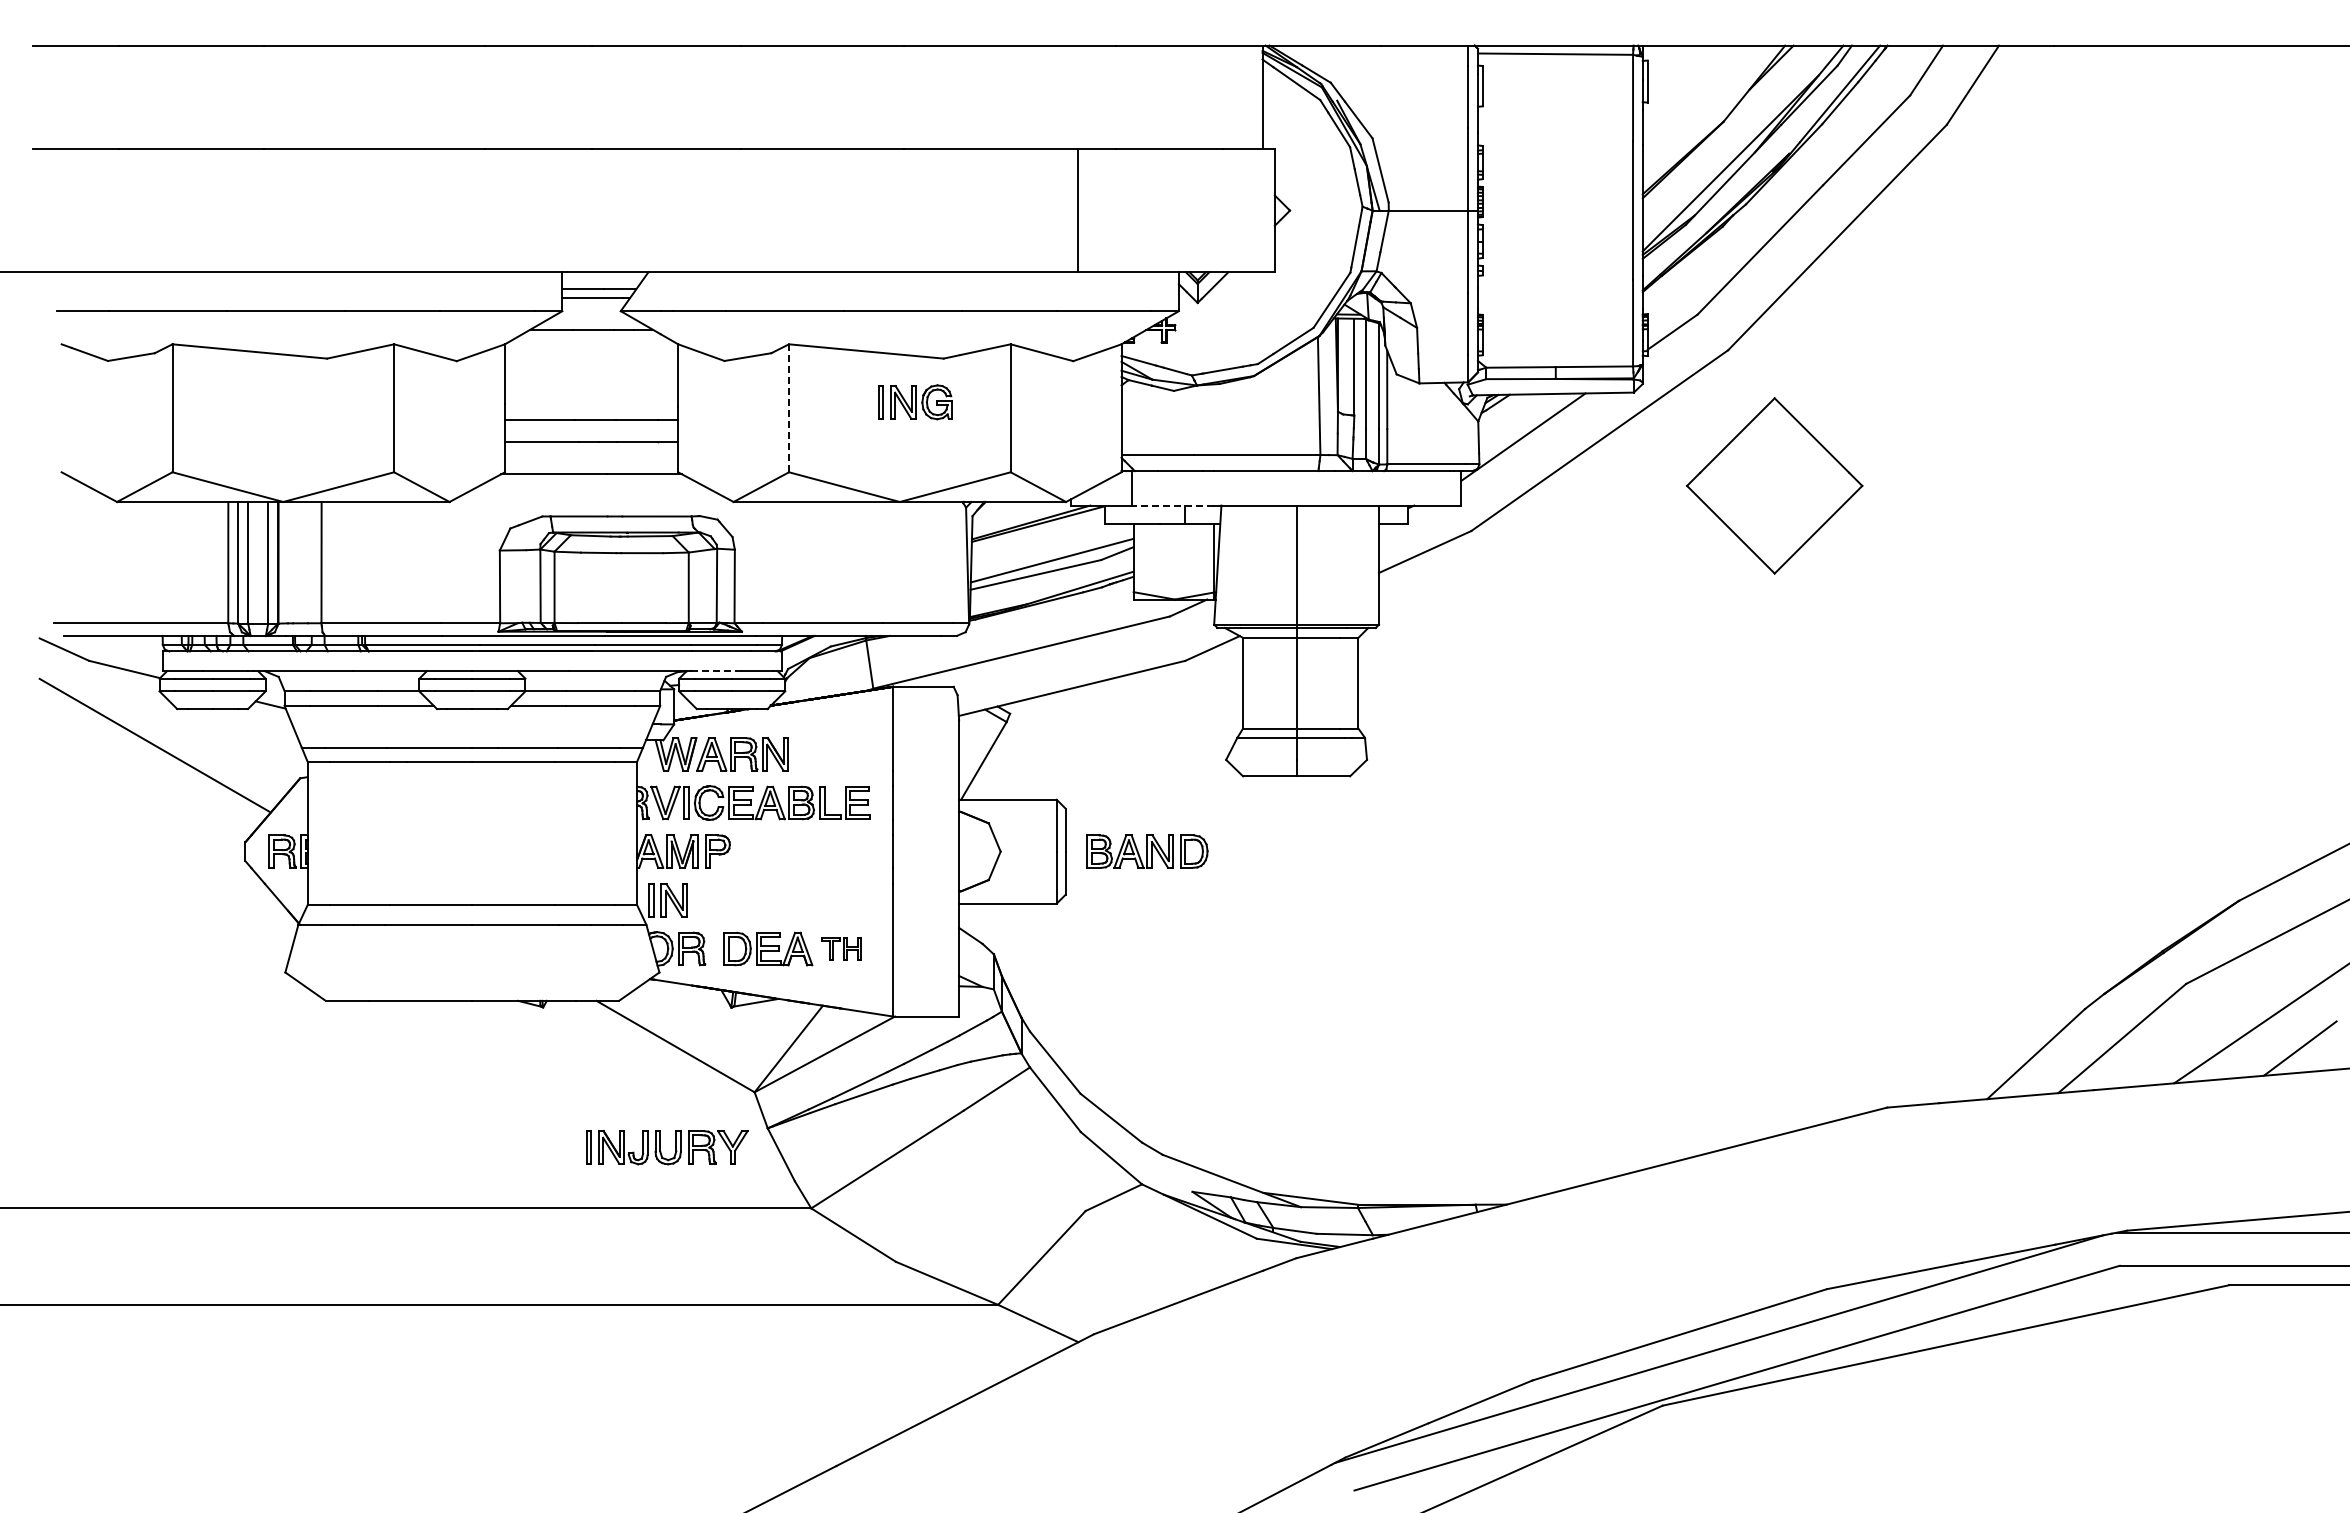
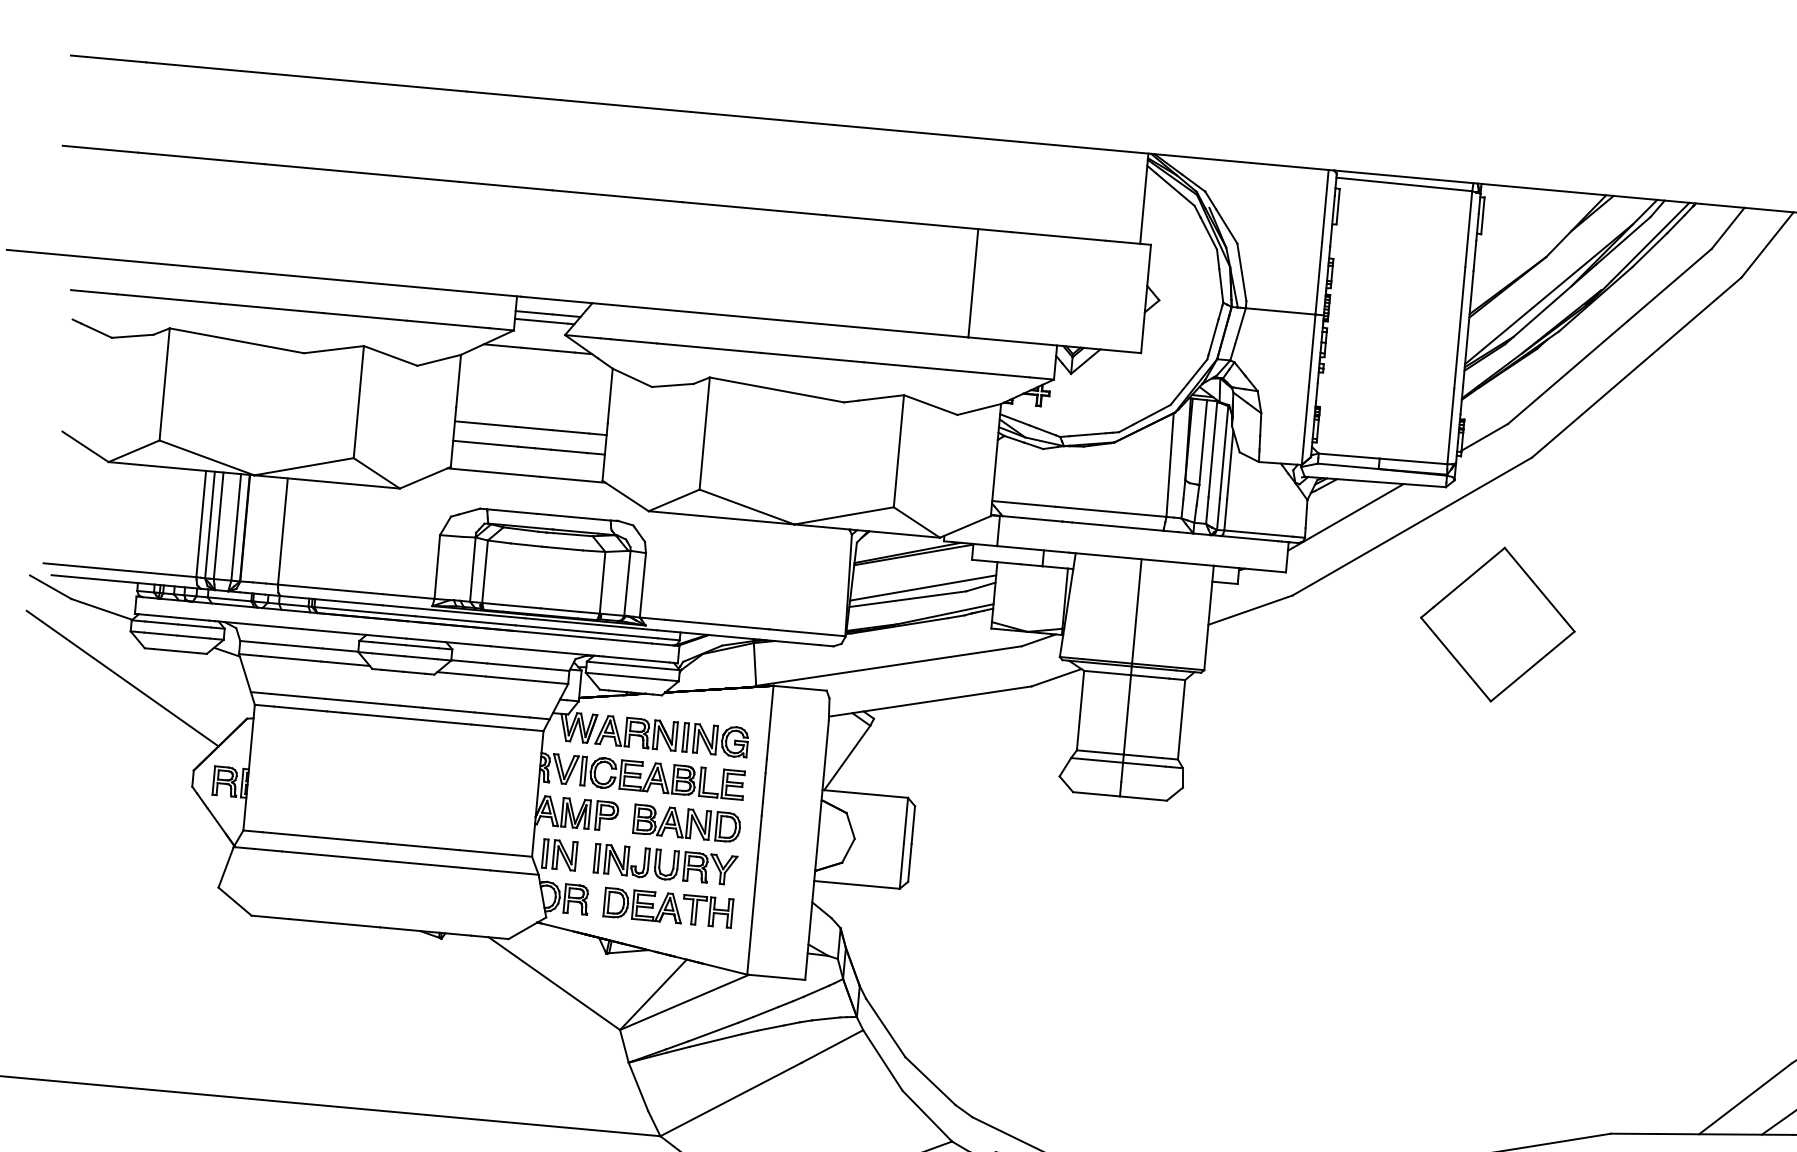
part: (915, 402) -> (716, 740), moved
line: (789, 408) -> (705, 433), dashed -> solid
part: (1774, 485) -> (1497, 624), moved
line: (1172, 505) -> (1032, 549), dashed -> solid
line: (718, 671) -> (621, 658), dashed -> solid
part: (1147, 851) -> (687, 823), moved
part: (841, 948) -> (707, 910), size x1.43
part: (660, 1147) -> (659, 864), moved

